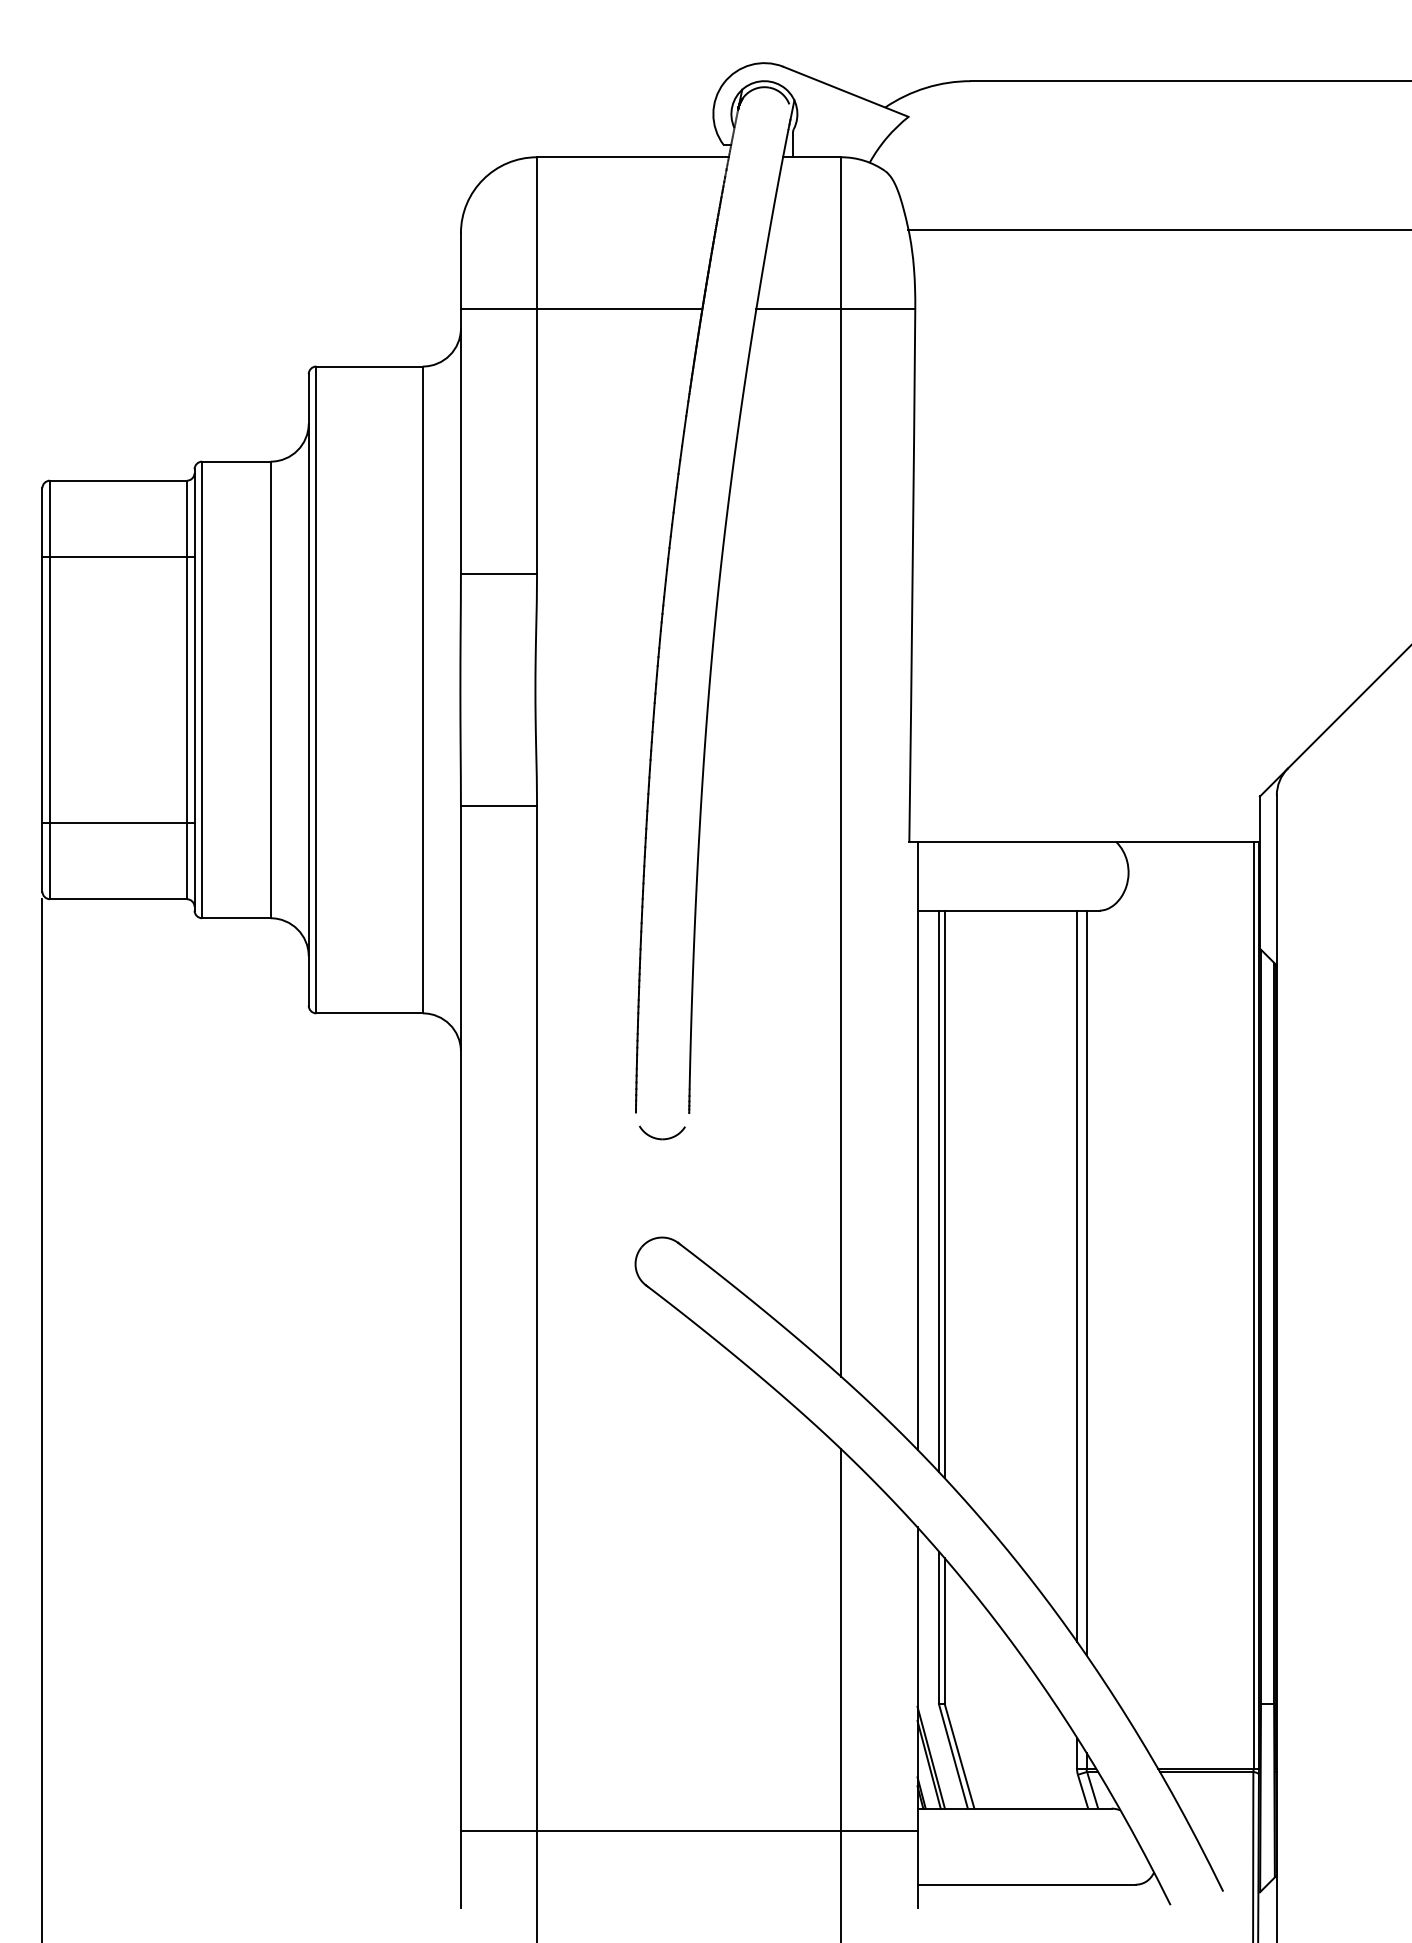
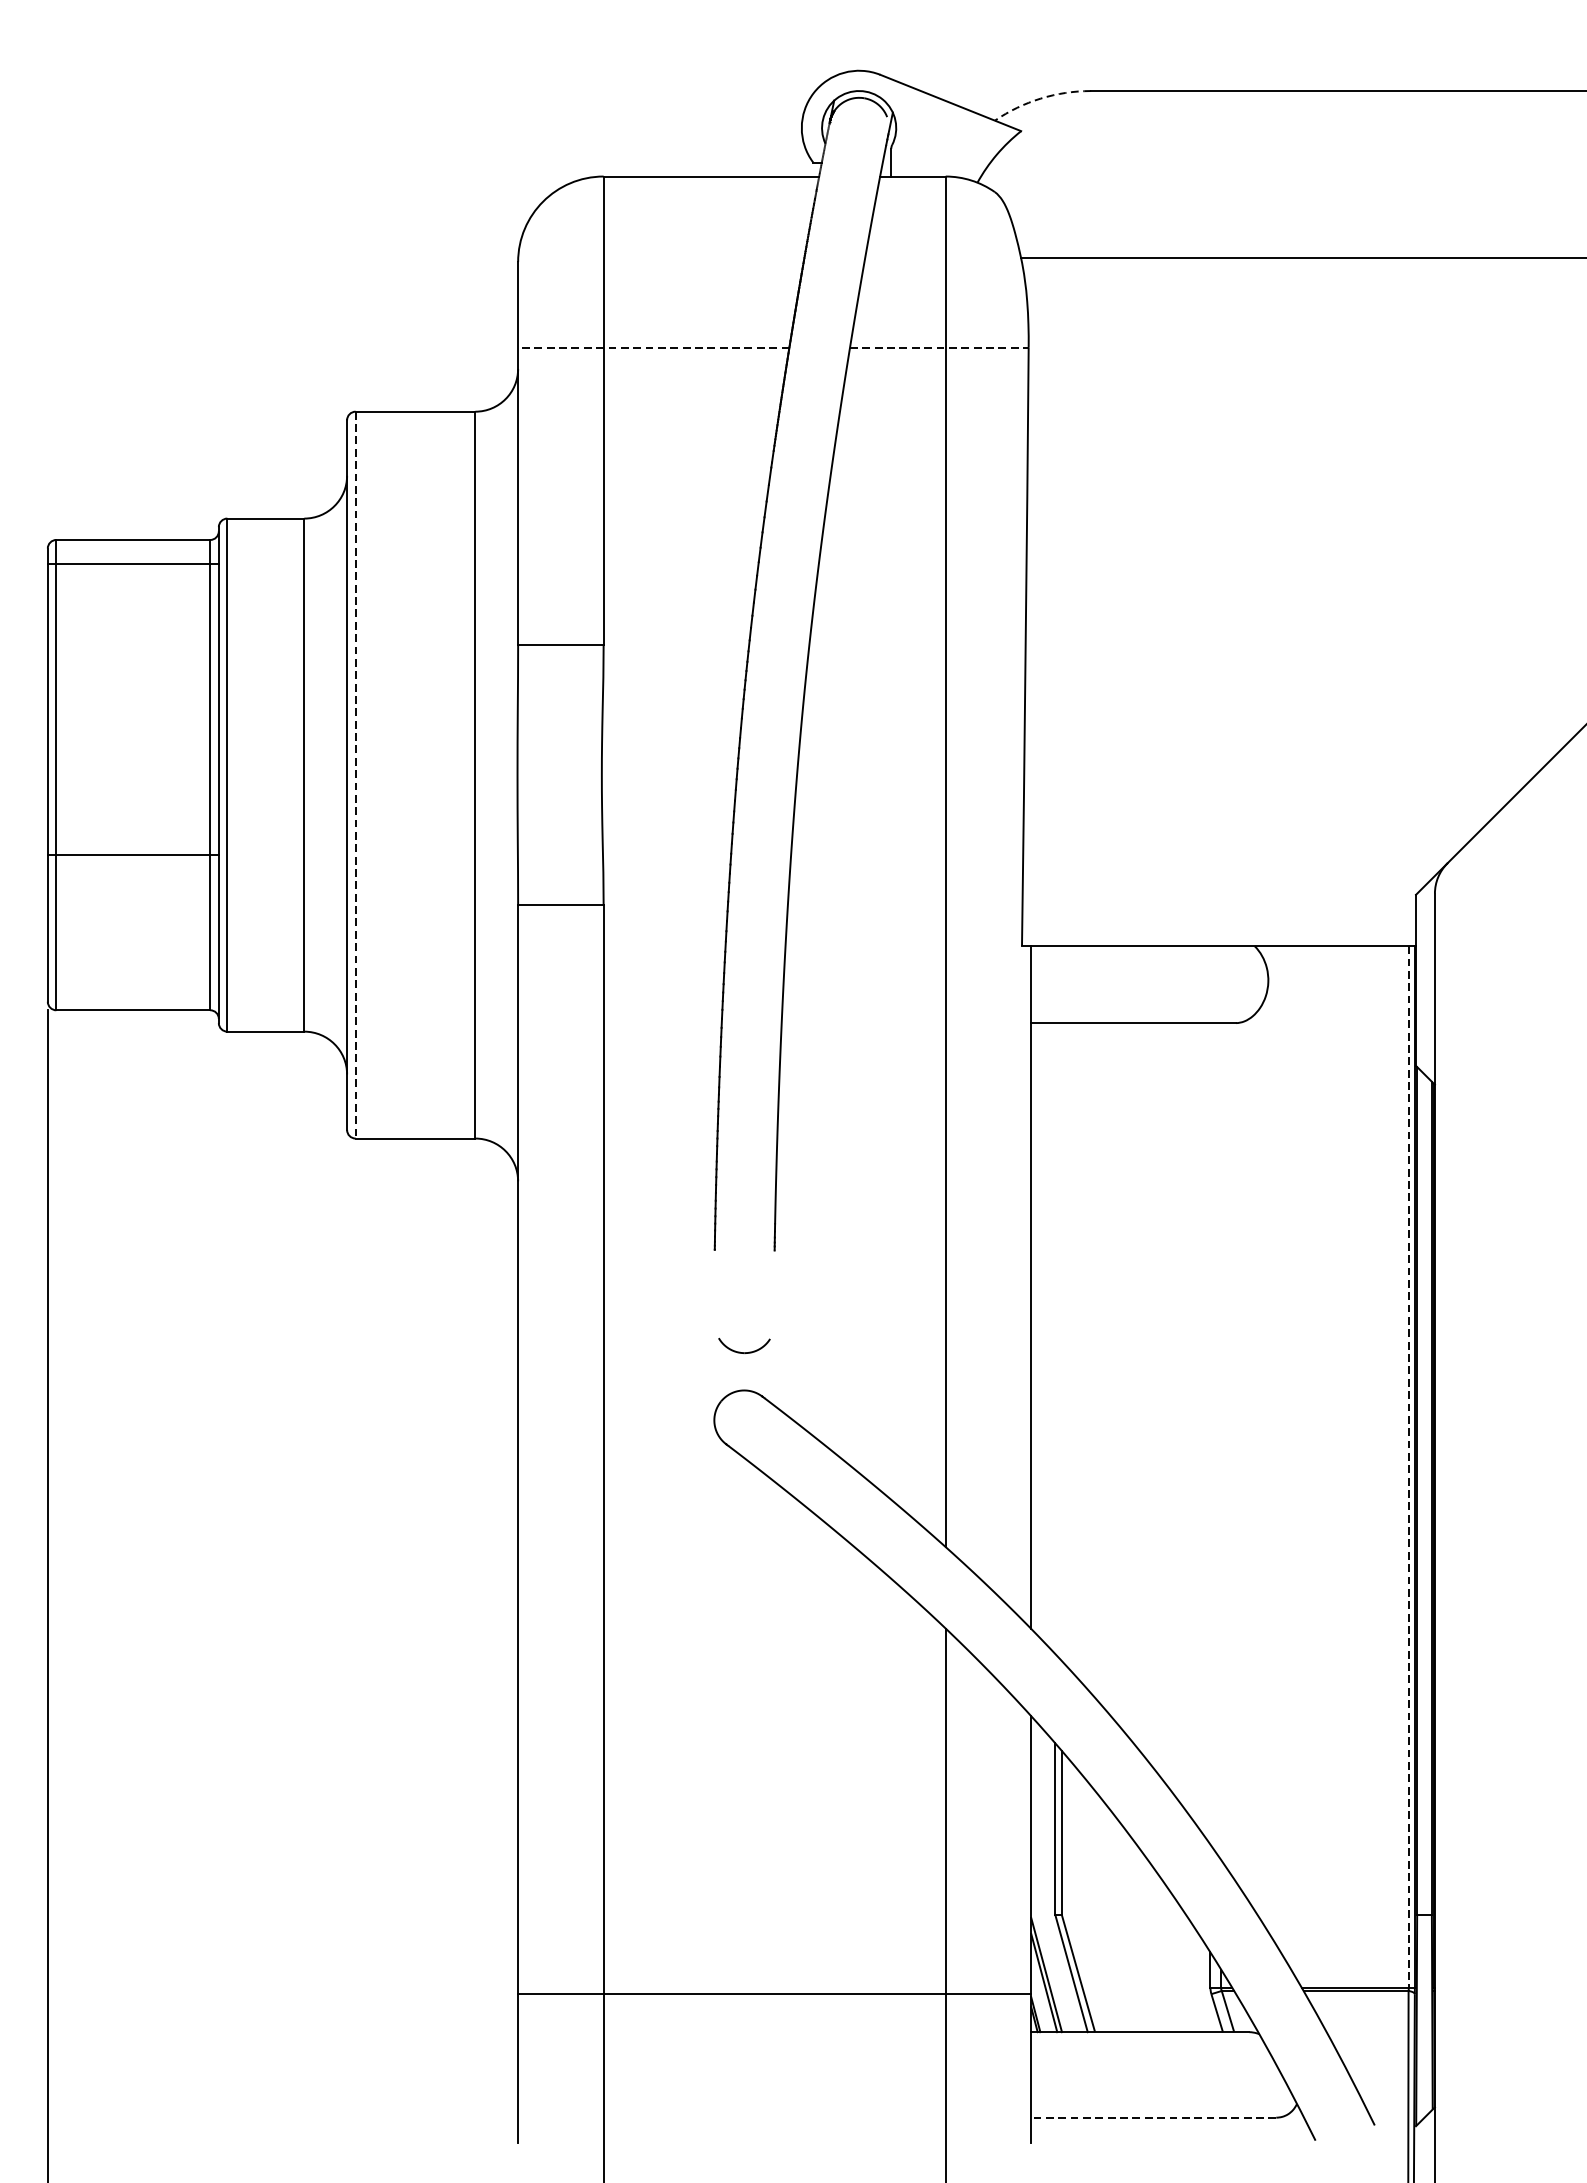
arc: (926, 87) -> (1041, 98), solid -> dashed
line: (581, 309) -> (653, 347), solid -> dashed
line: (836, 309) -> (940, 347), solid -> dashed
line: (118, 556) -> (133, 563), moved
line: (316, 690) -> (355, 775), solid -> dashed
line: (118, 823) -> (133, 855), moved
part: (662, 1132) -> (744, 1345), moved
line: (938, 1191) -> (1054, 1338), removed
line: (944, 1194) -> (1061, 1342), removed
line: (1077, 1275) -> (1210, 1433), removed
line: (1086, 1282) -> (1221, 1440), removed
line: (1253, 1306) -> (1408, 1467), solid -> dashed
line: (688, 1831) -> (773, 1993), moved
line: (1026, 1884) -> (1153, 2117), solid -> dashed

